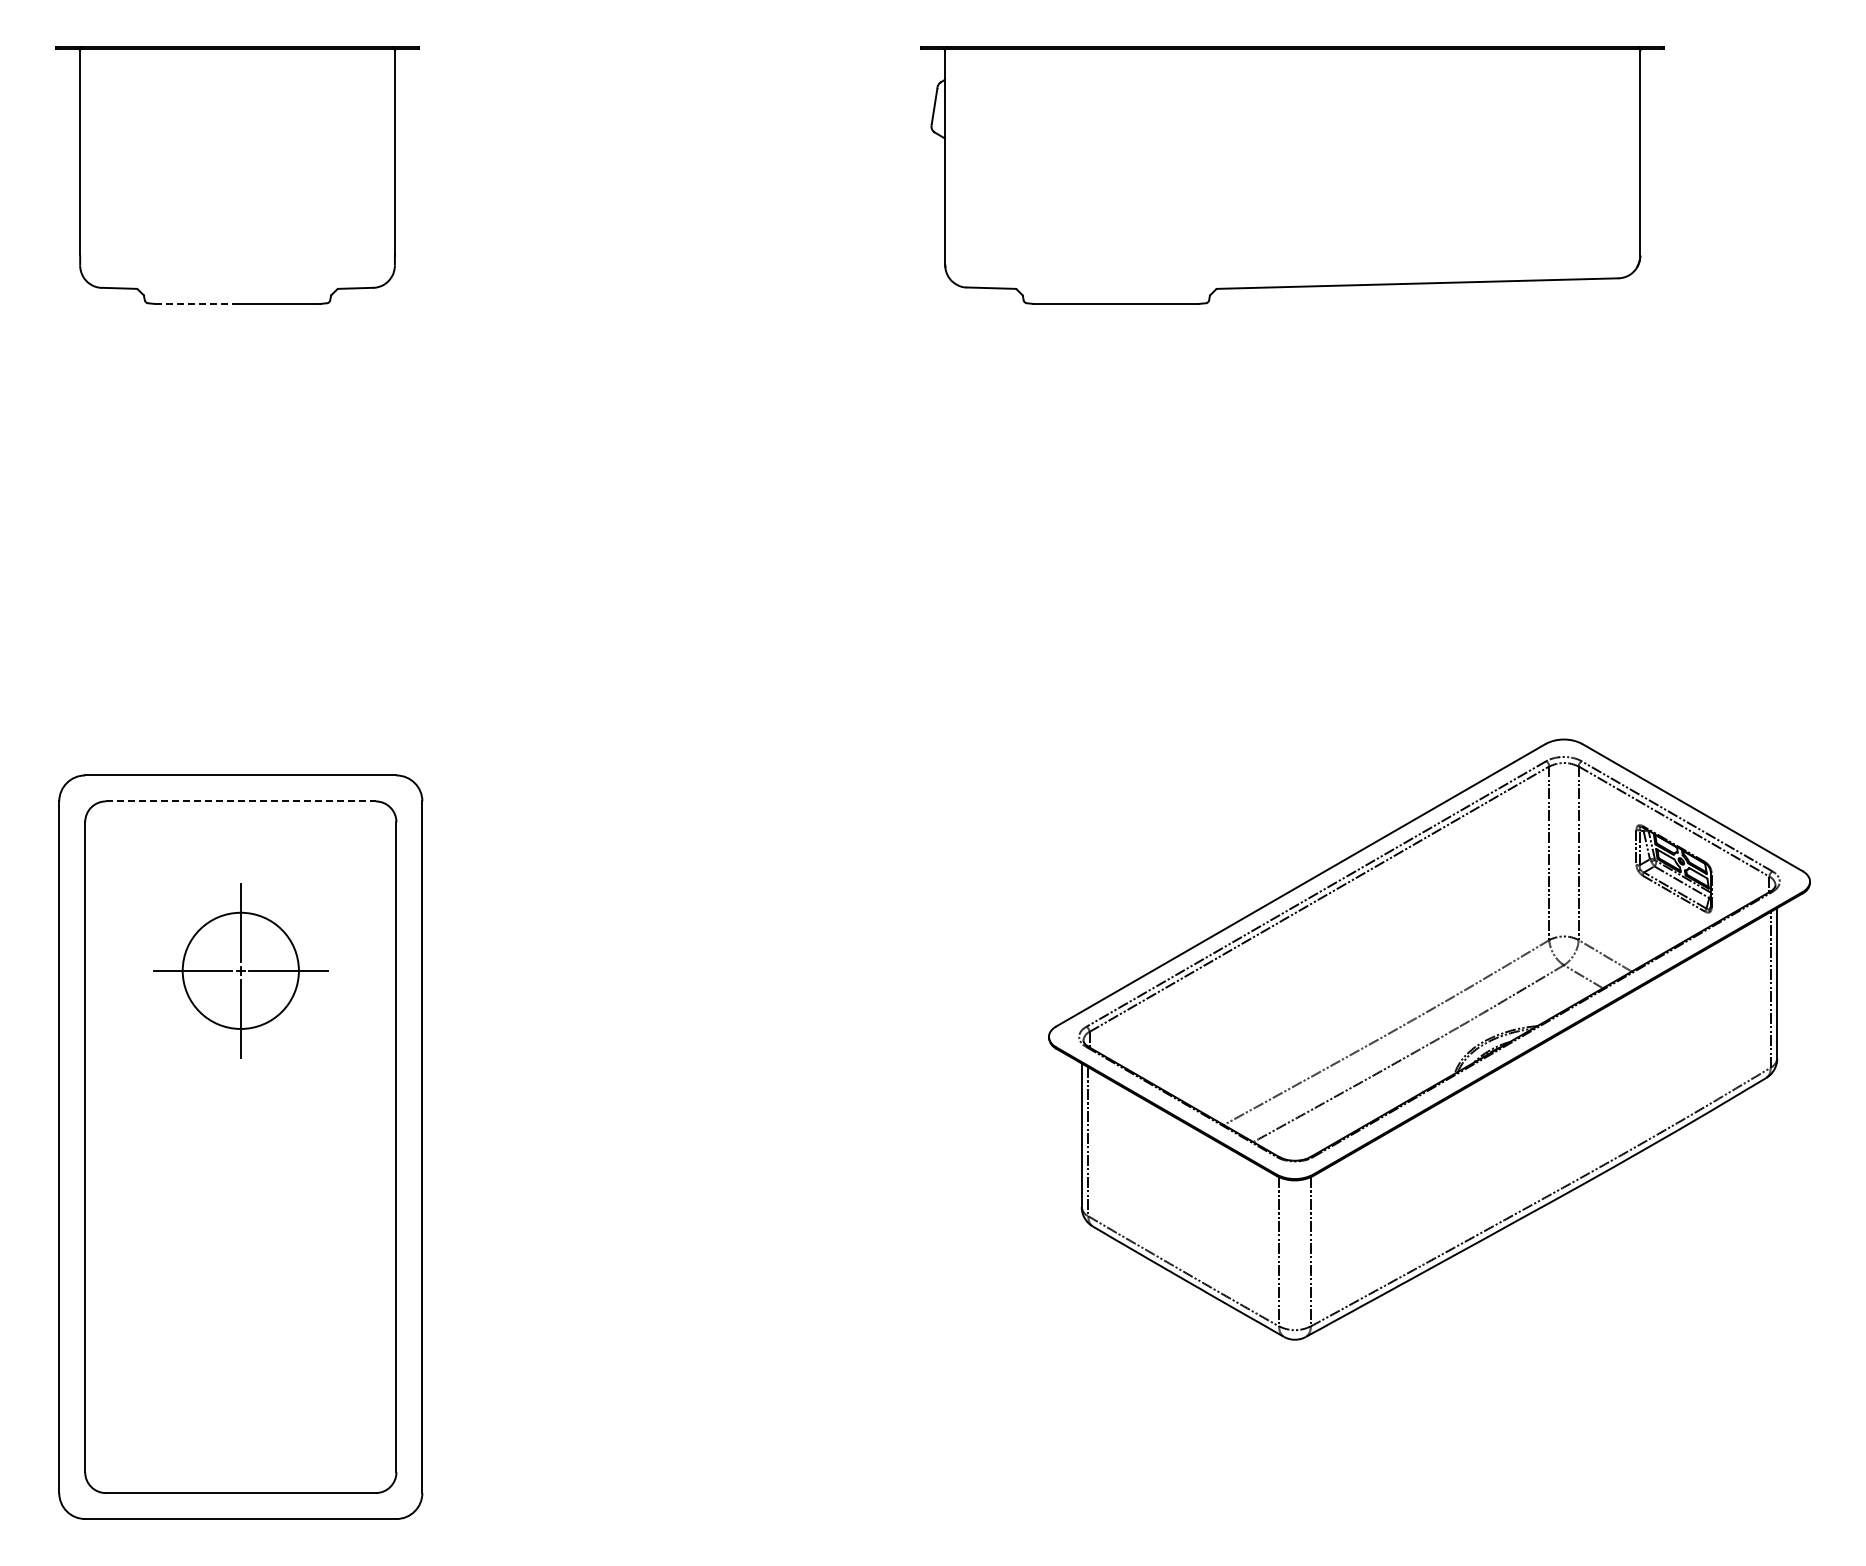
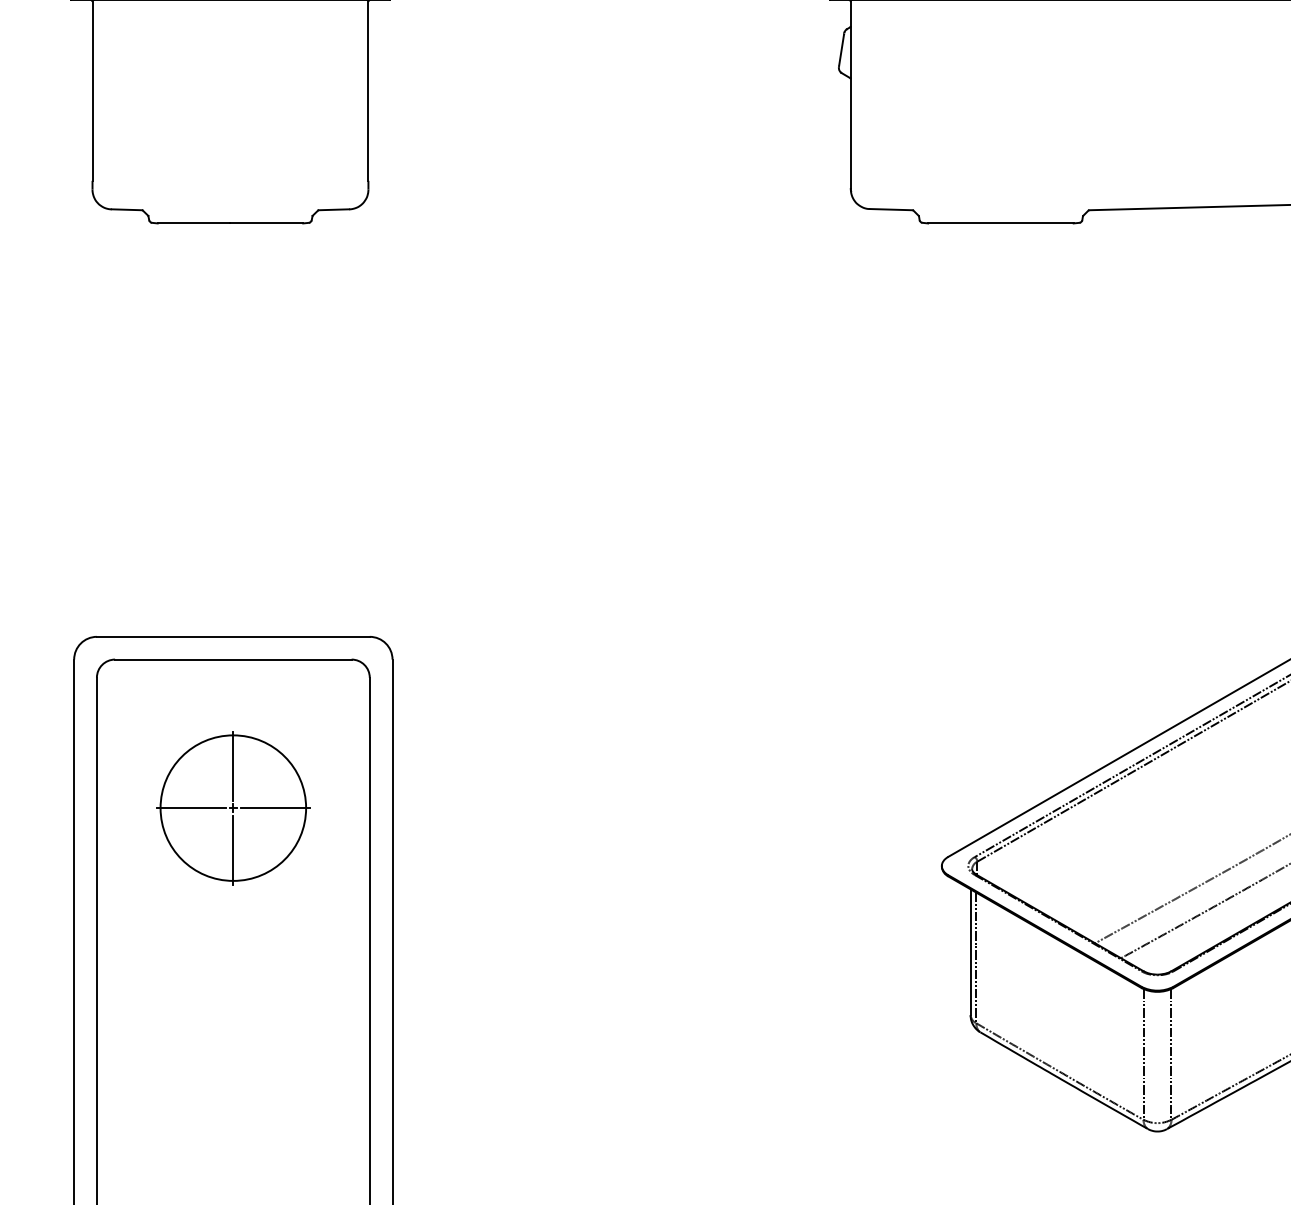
line: (196, 303) -> (194, 223), dashed -> solid
line: (240, 801) -> (233, 659), dashed -> solid
circle: (240, 970) -> (233, 807), size x1.43

